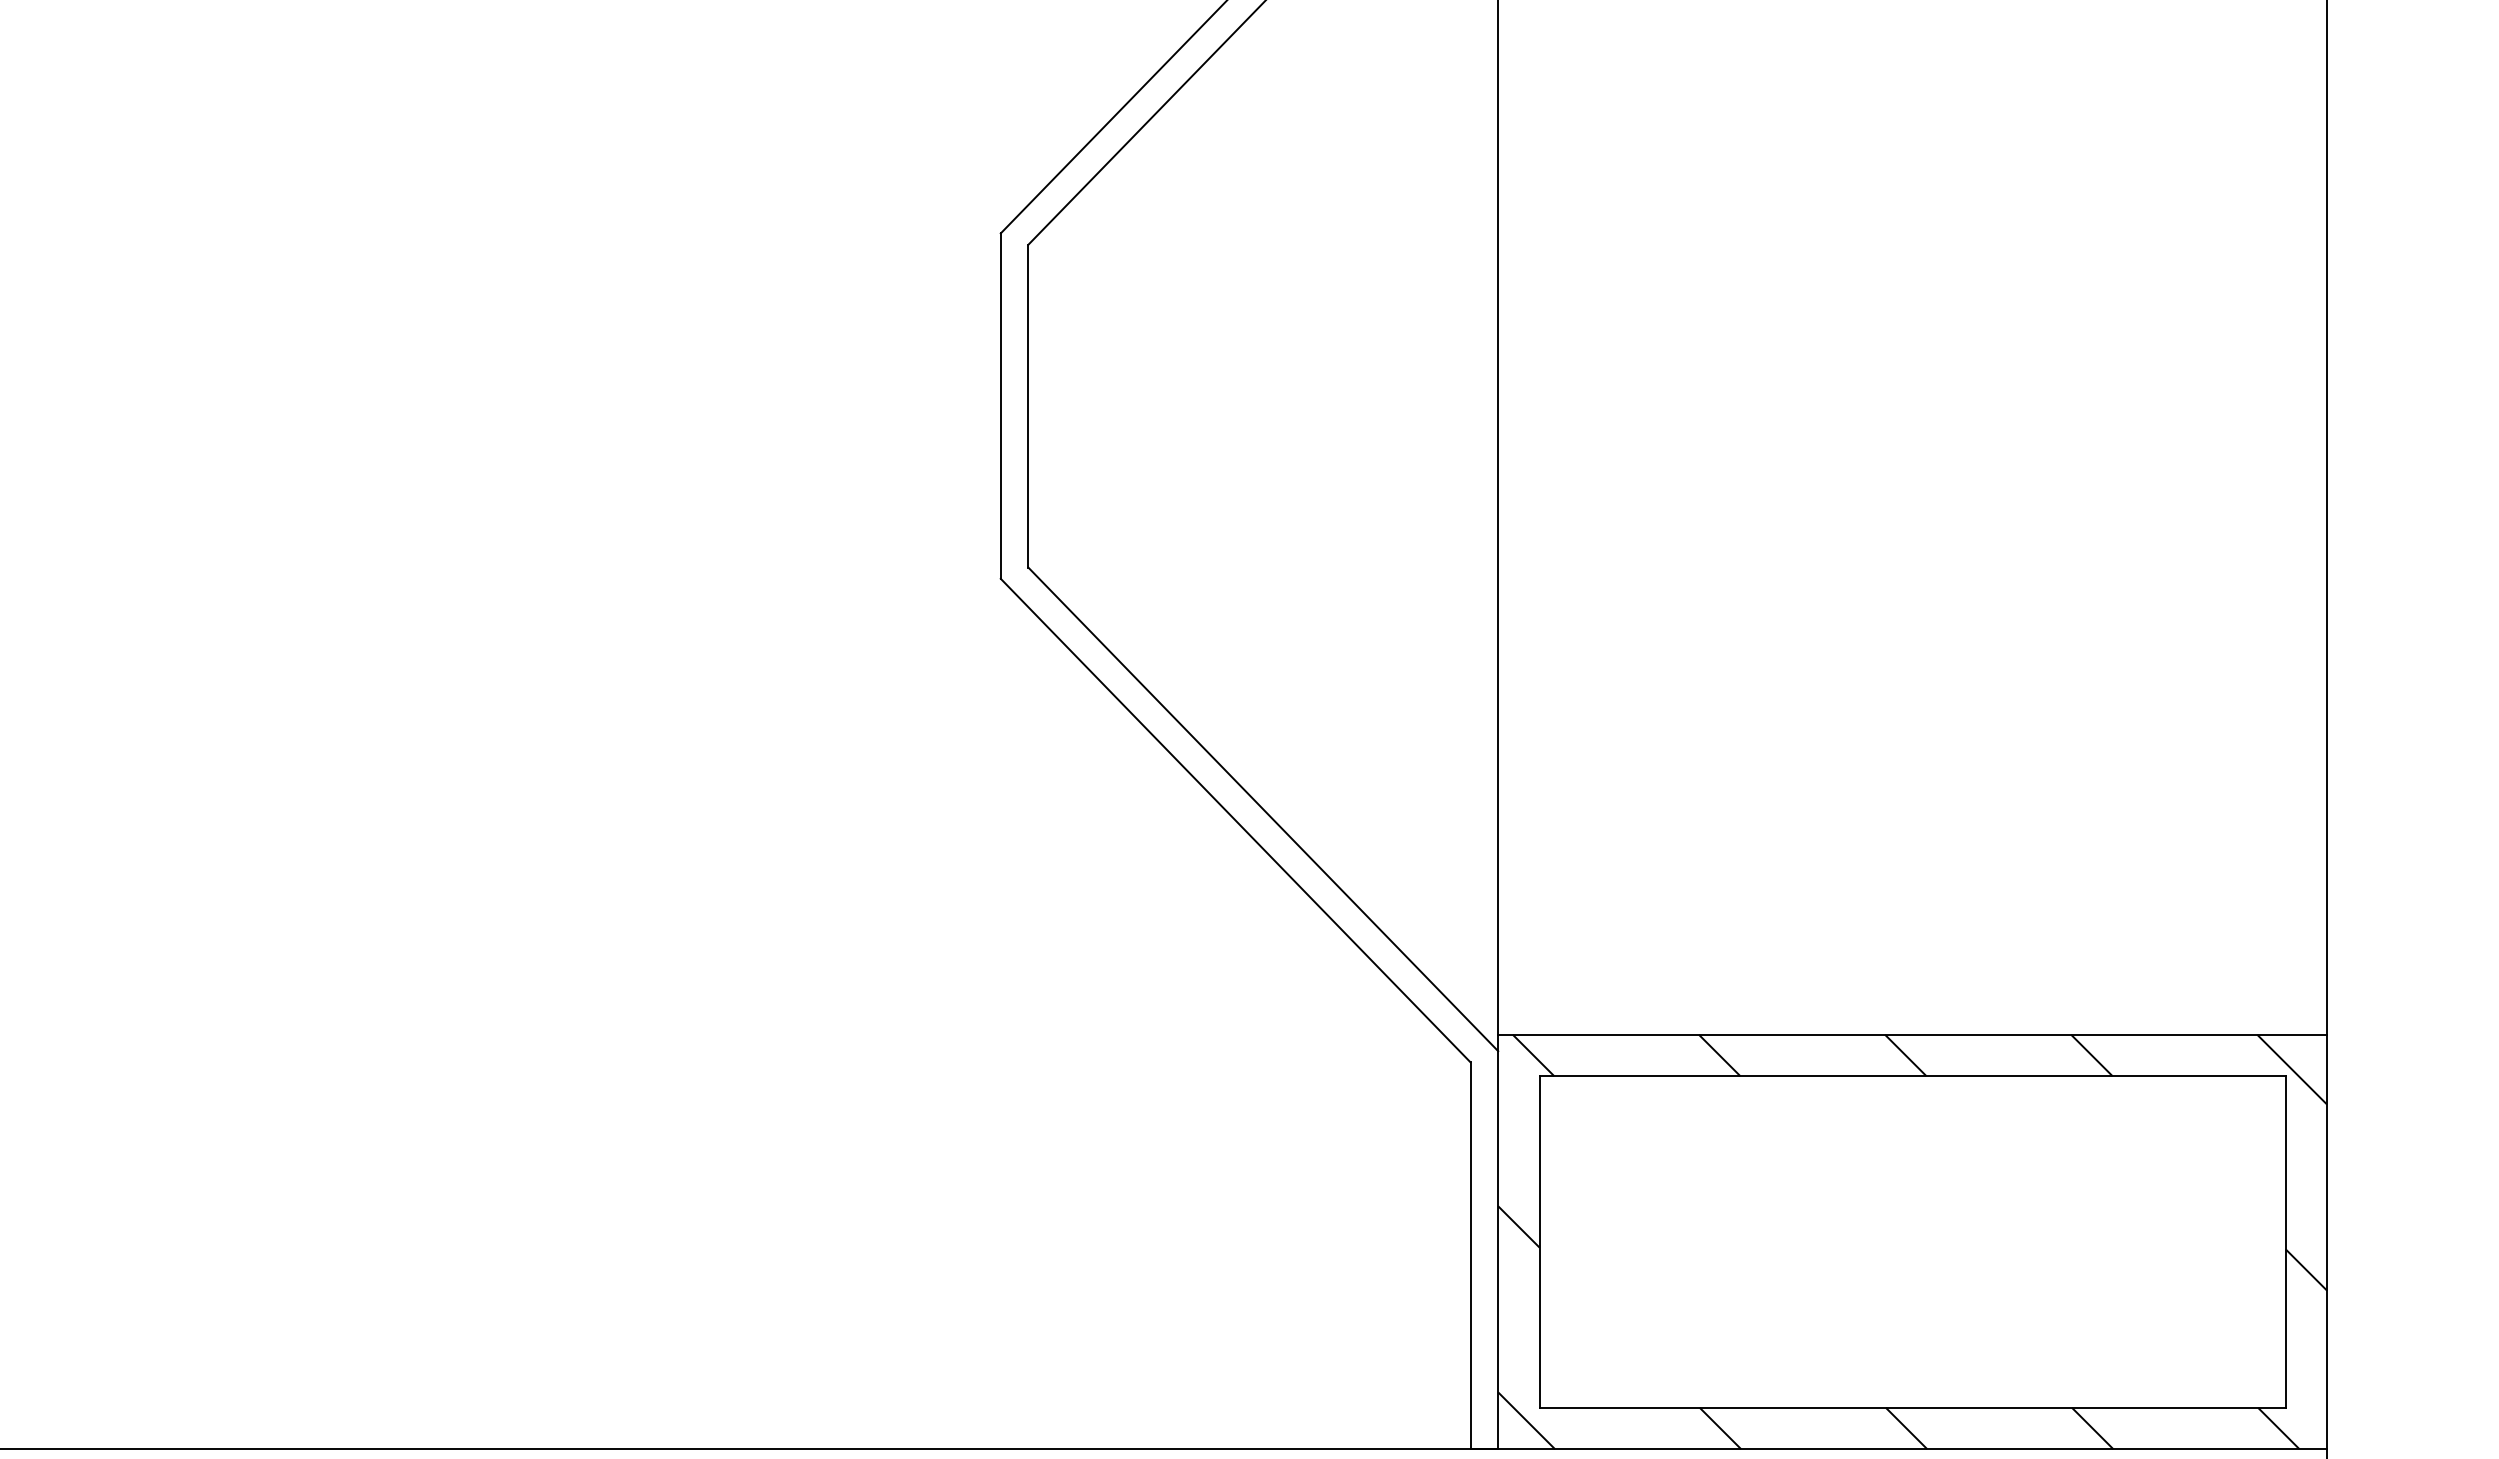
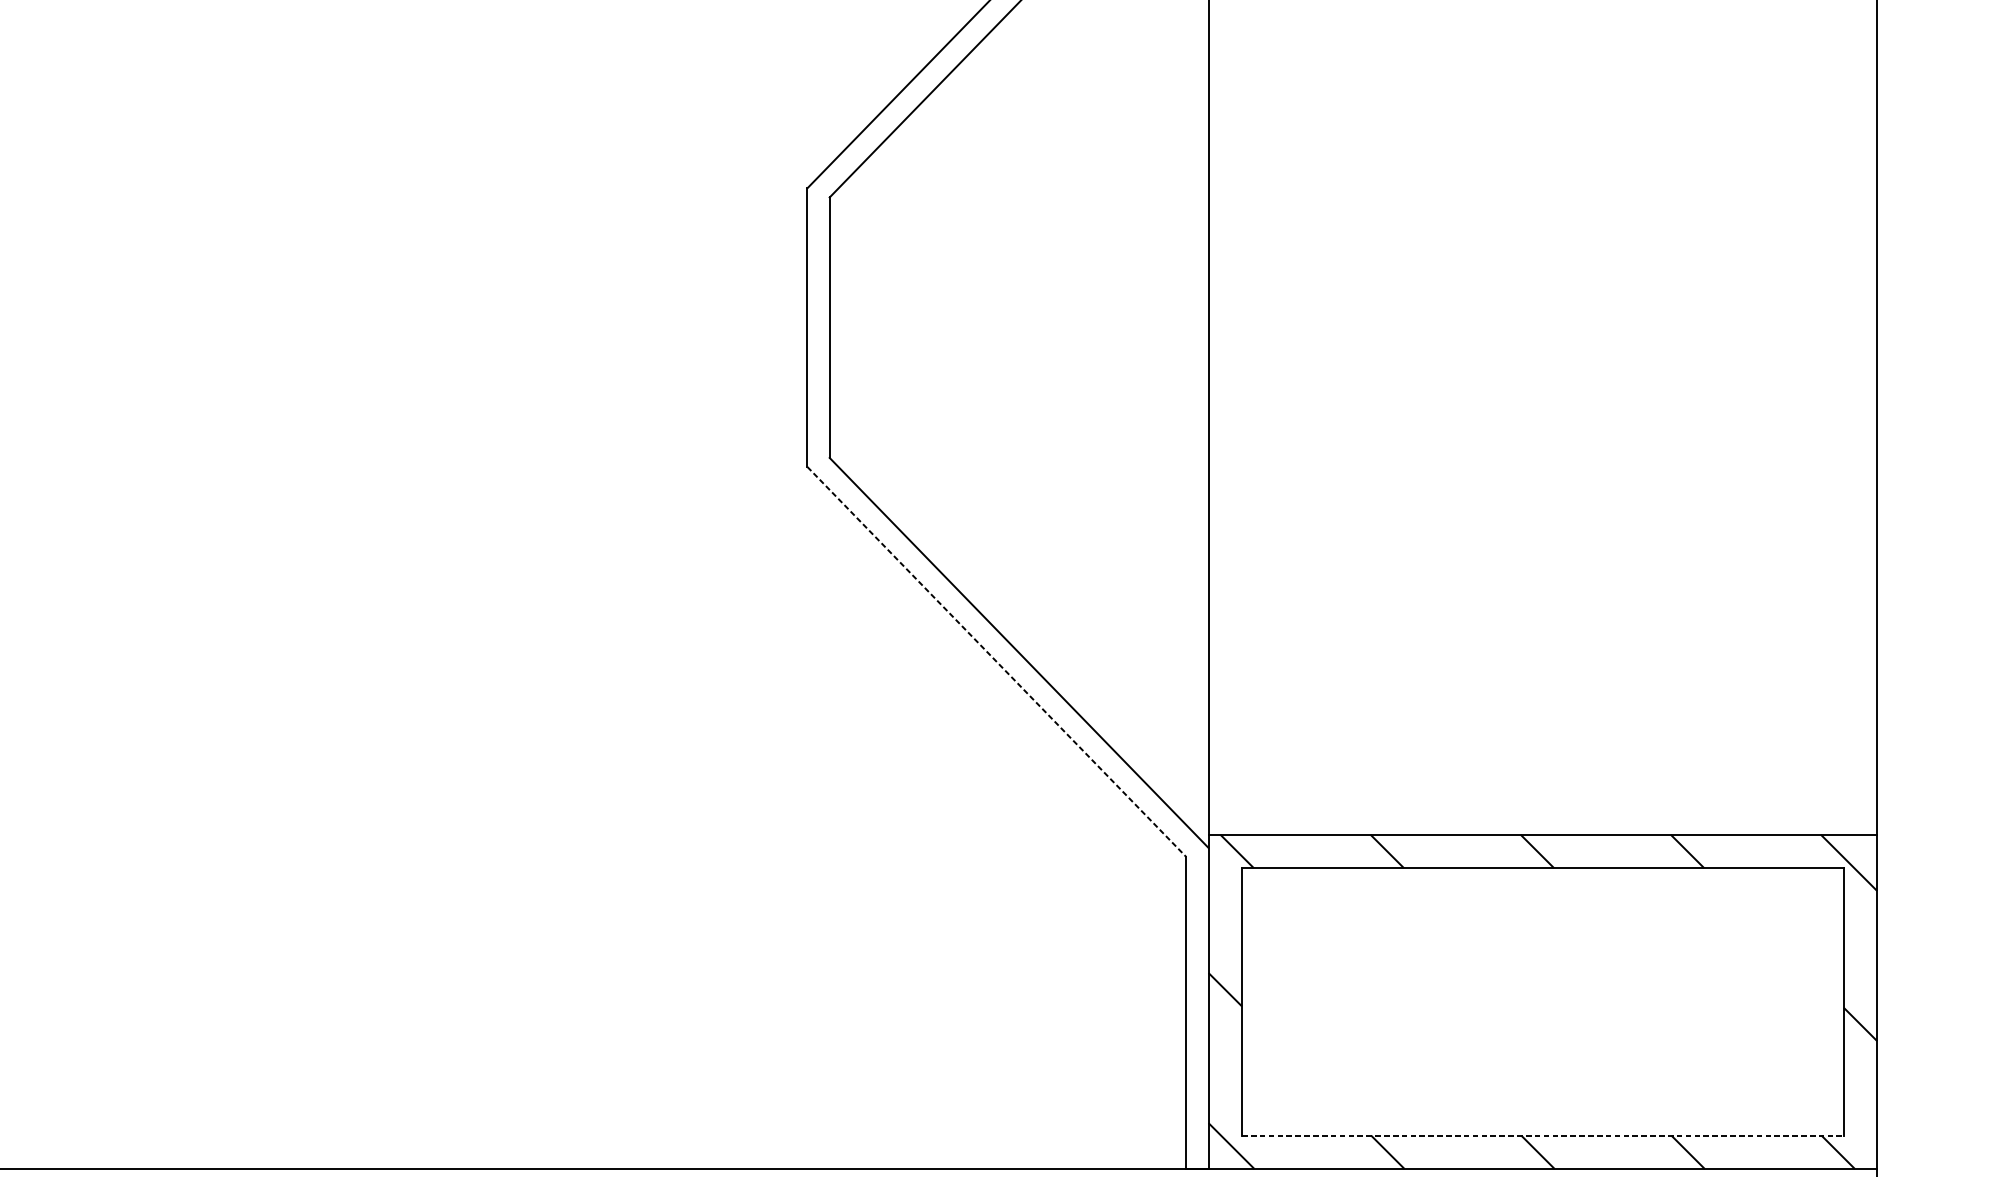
line: (1236, 820) -> (997, 661), solid -> dashed
line: (1913, 1407) -> (1543, 1135), solid -> dashed

